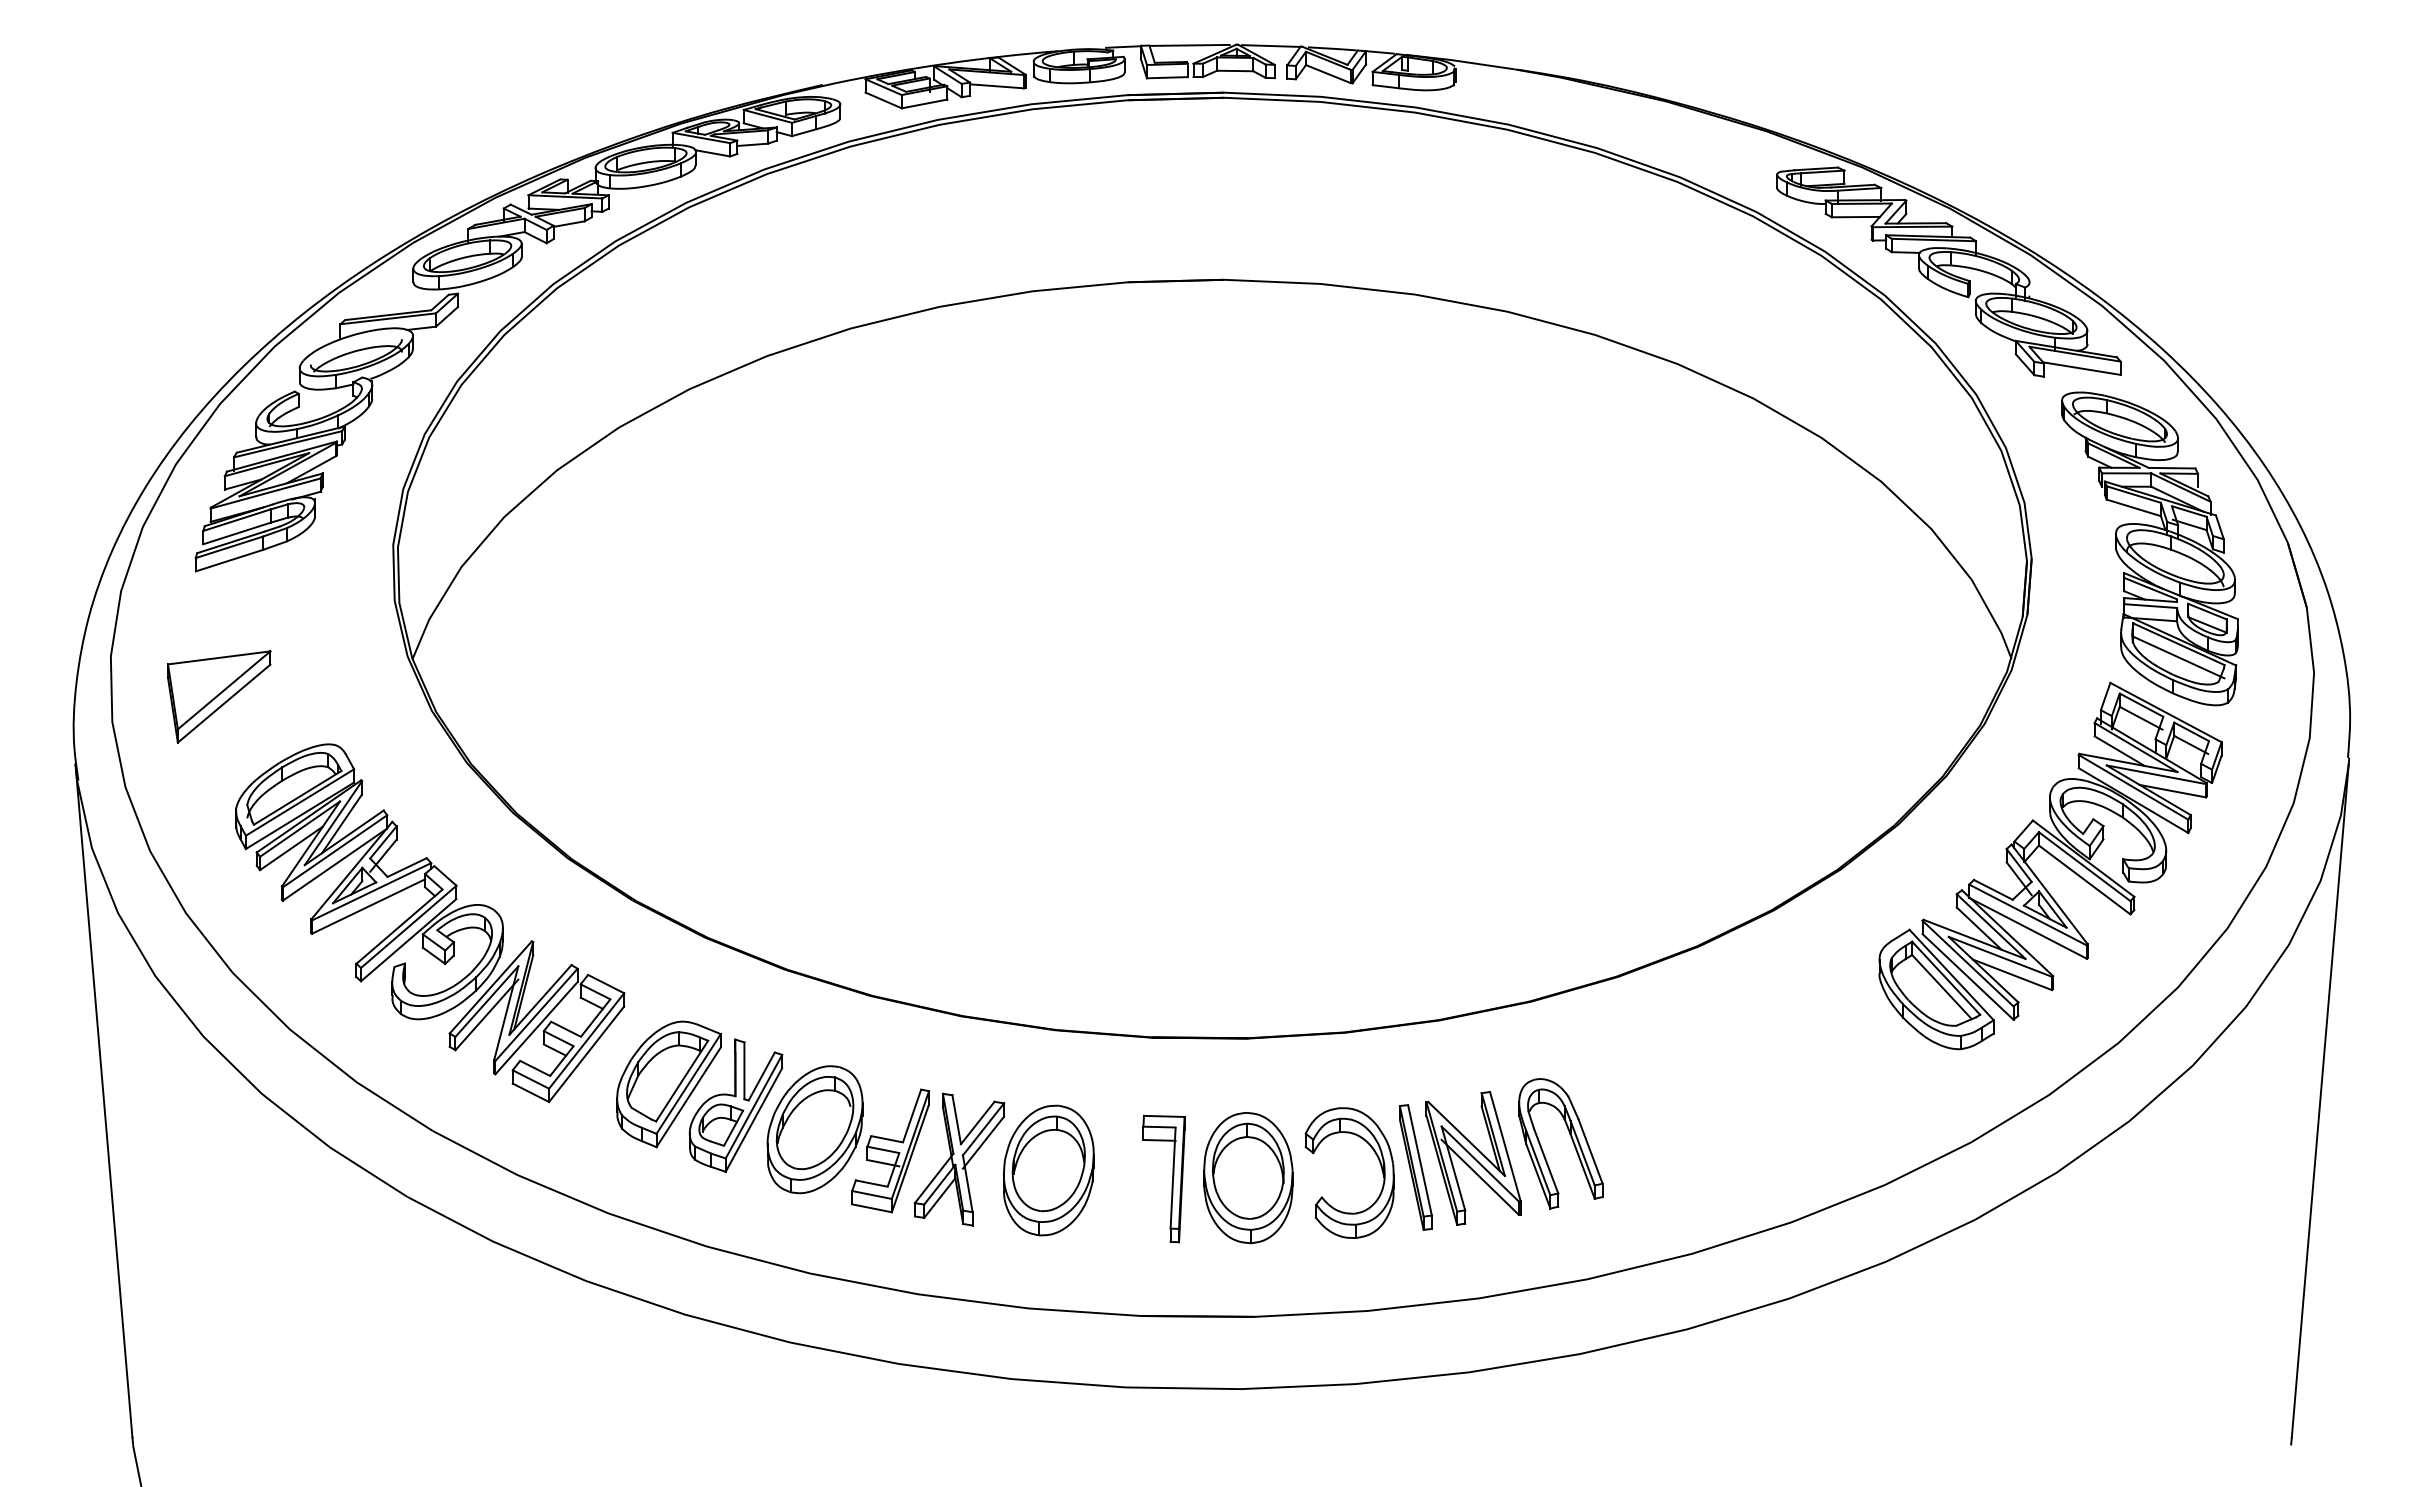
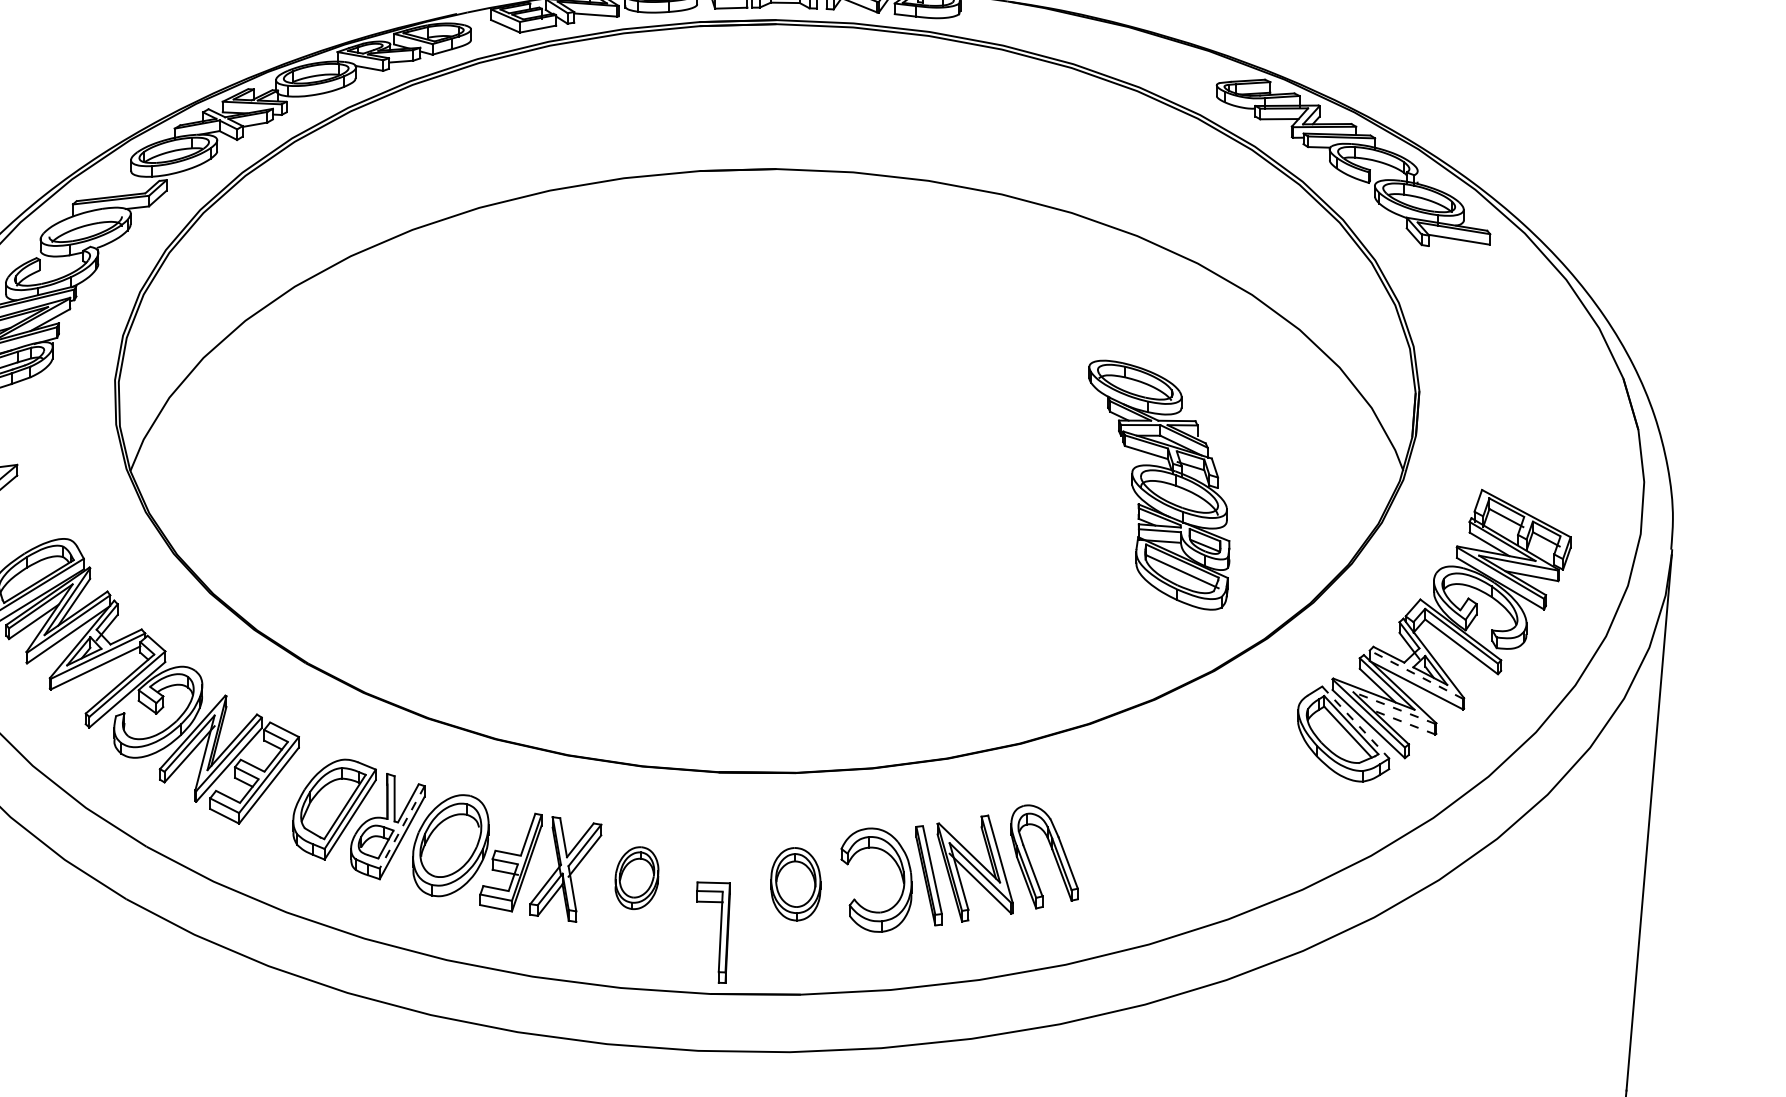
part: (2149, 548) -> (1158, 484), moved
line: (2027, 914) -> (1416, 674), solid -> dashed
line: (1999, 956) -> (1393, 707), solid -> dashed
line: (2011, 974) -> (1403, 722), solid -> dashed
line: (1951, 975) -> (1355, 722), solid -> dashed
line: (753, 1106) -> (401, 827), solid -> dashed
part: (1048, 1170) -> (636, 878), size x0.6
part: (1172, 1178) -> (720, 932), moved
part: (1248, 1178) -> (795, 884), size x0.7

